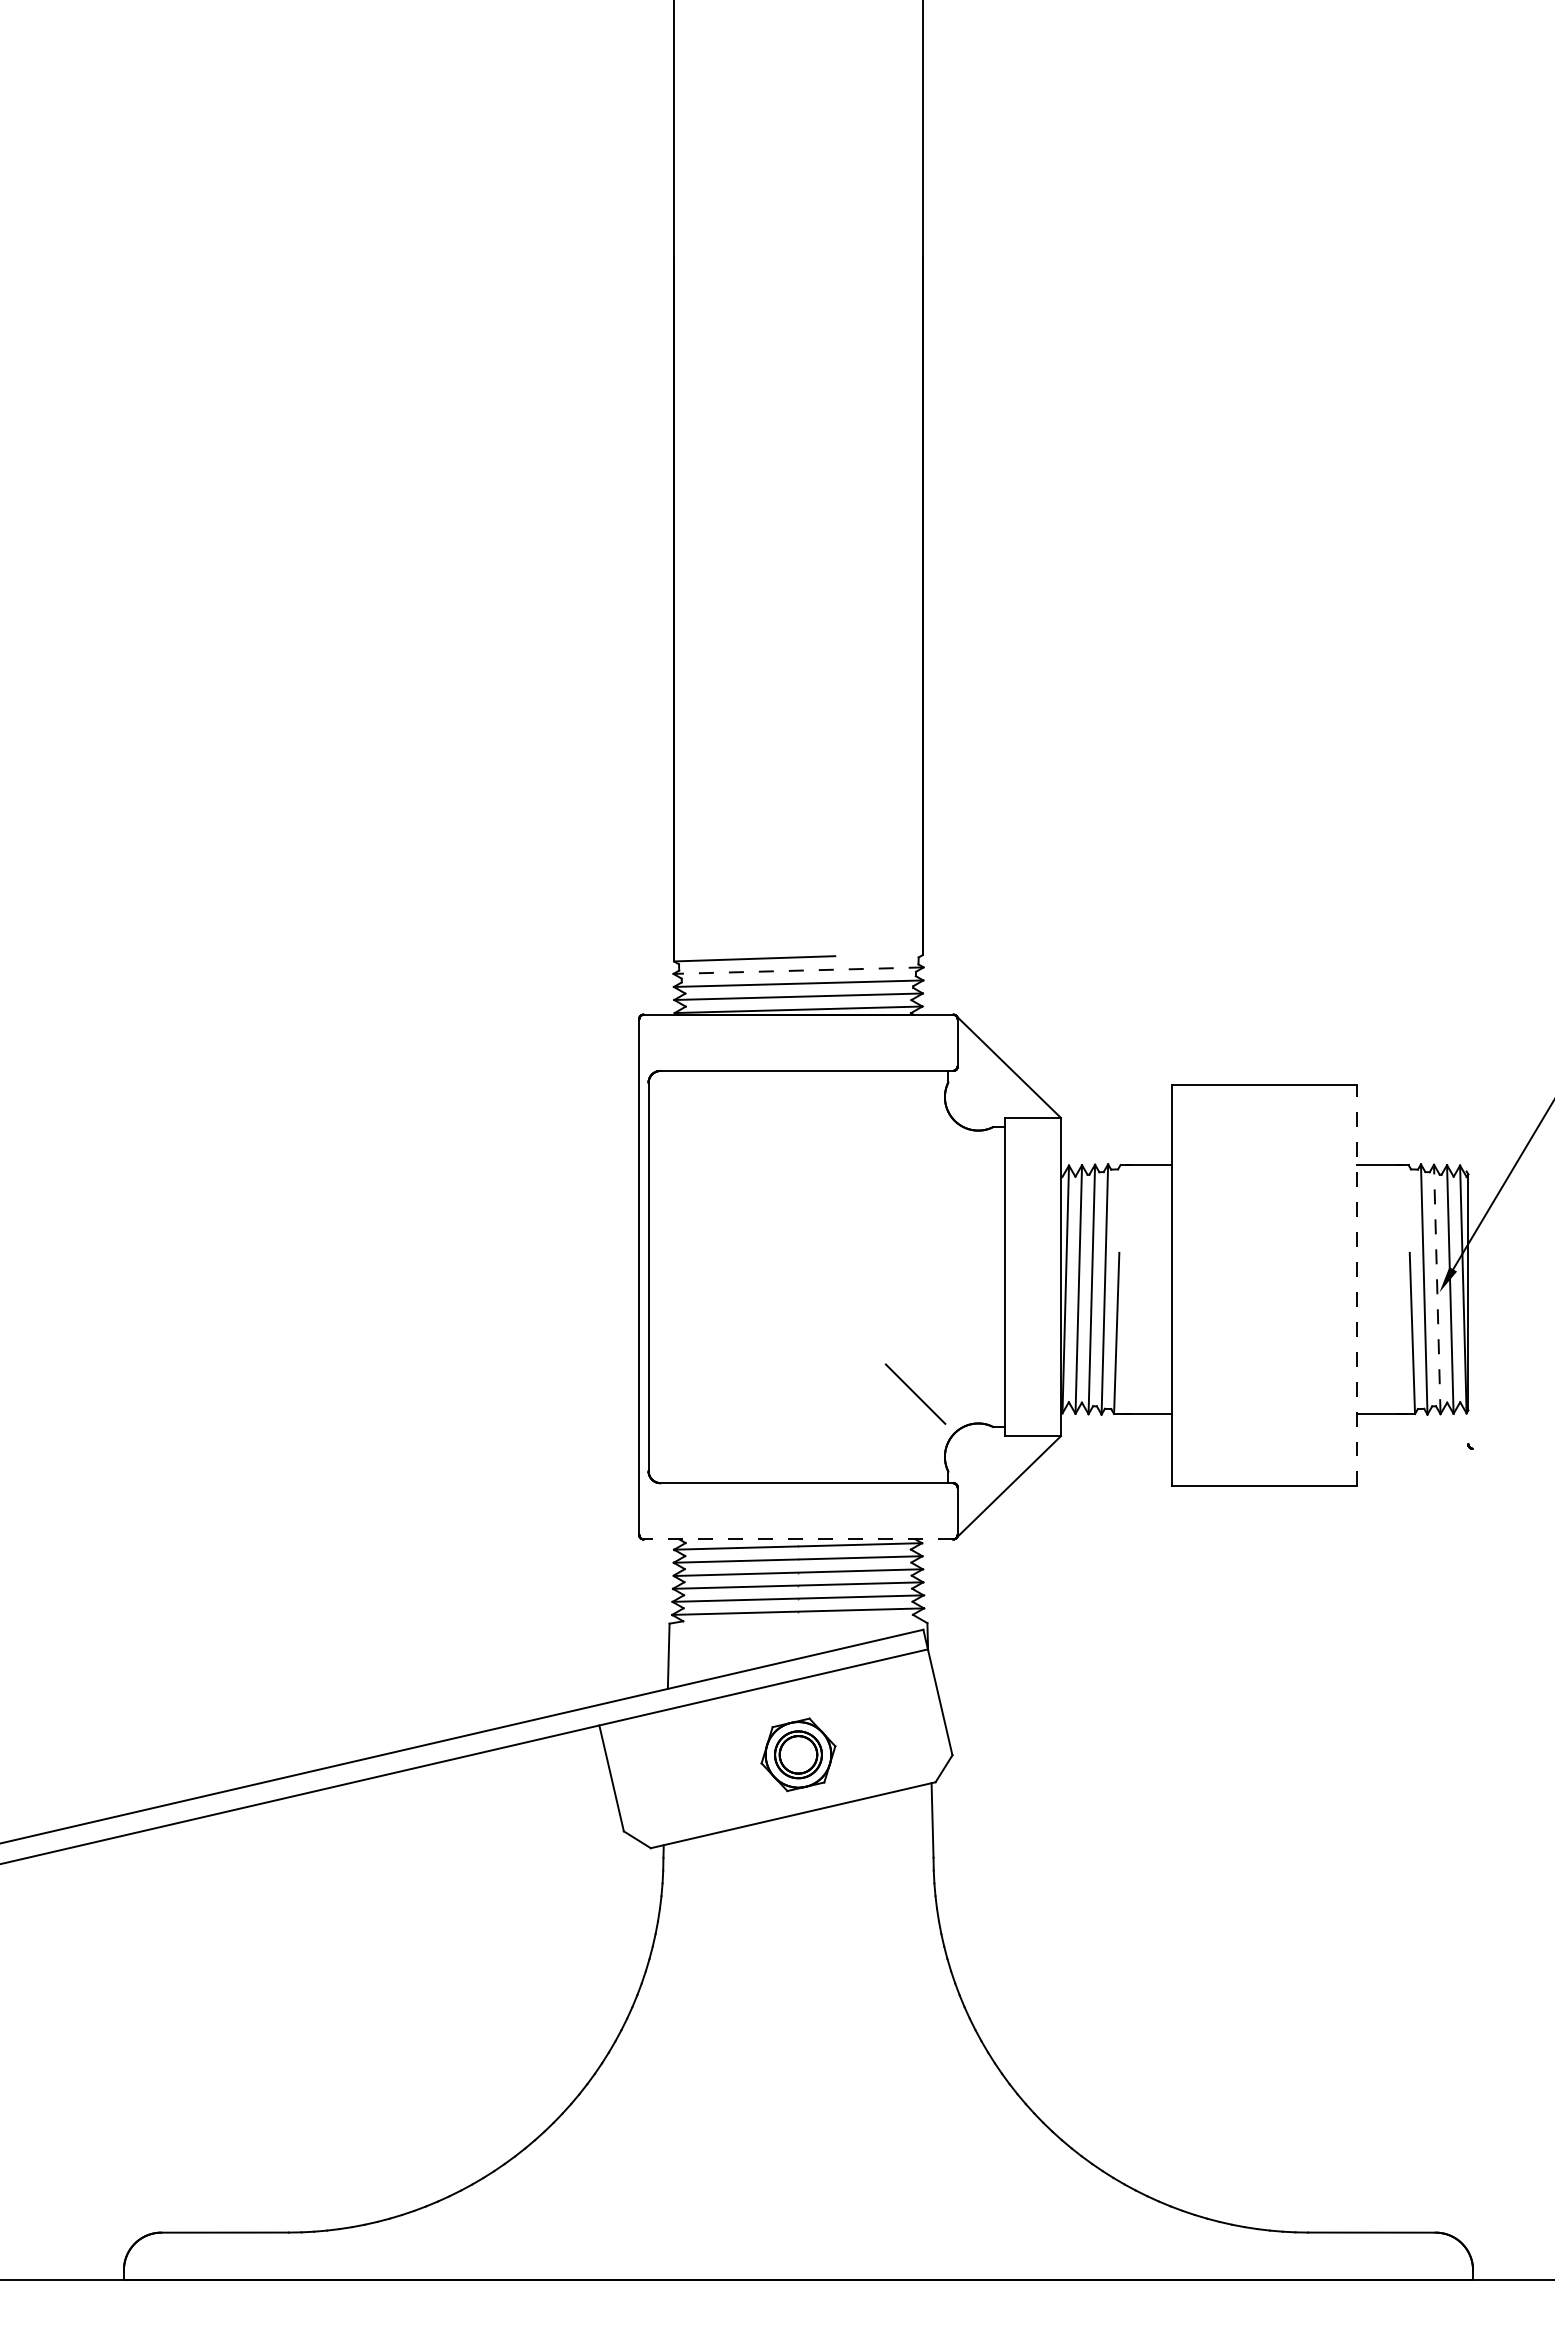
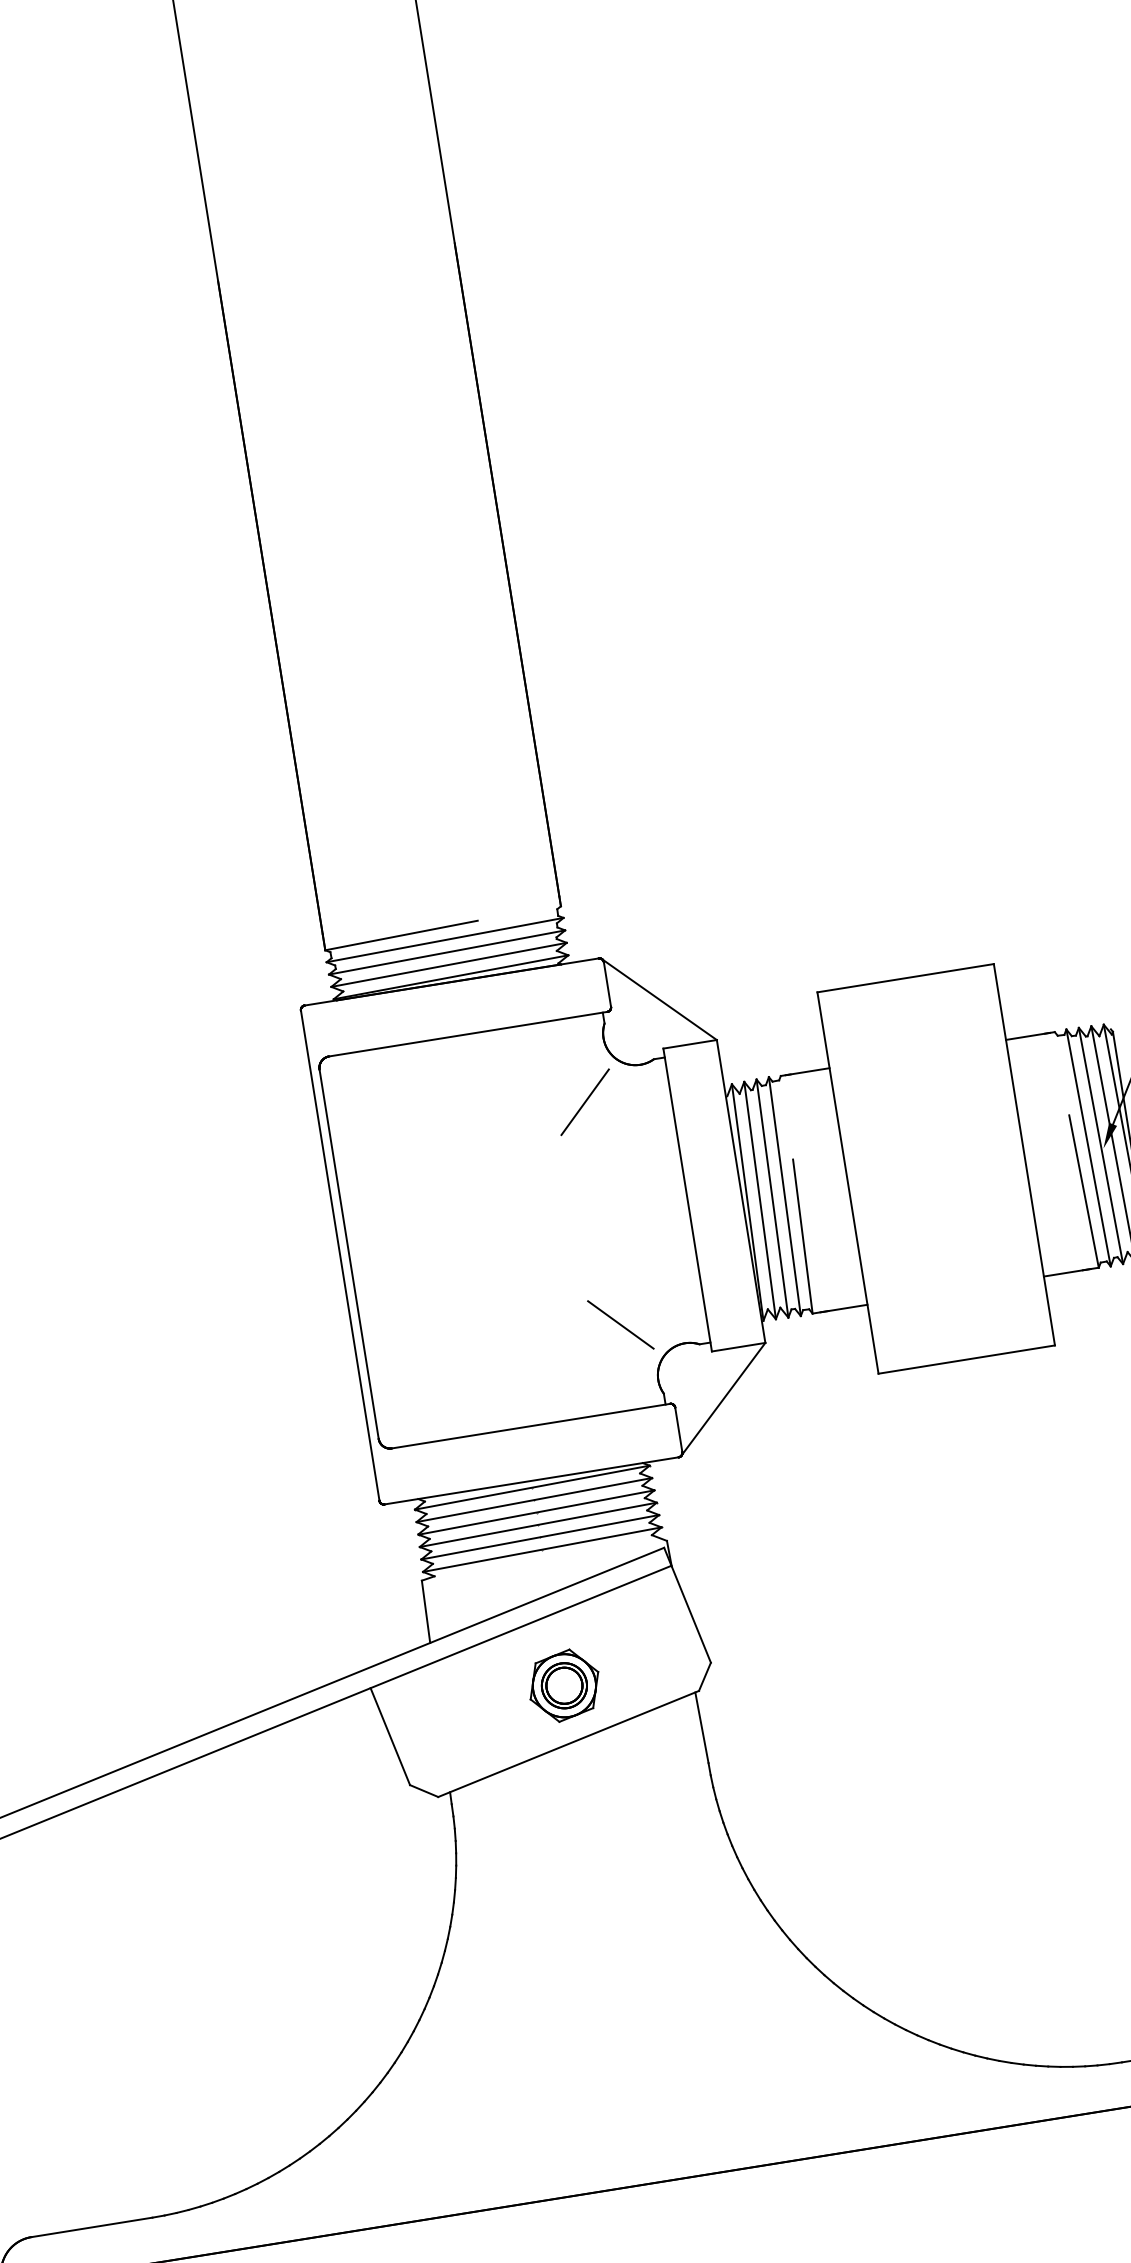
line: (798, 970) -> (444, 939), dashed -> solid
line: (915, 1159) -> (585, 1101), added
line: (1357, 1285) -> (1024, 1154), dashed -> solid
line: (1437, 1289) -> (1101, 1145), dashed -> solid
line: (798, 1539) -> (531, 1480), dashed -> solid

